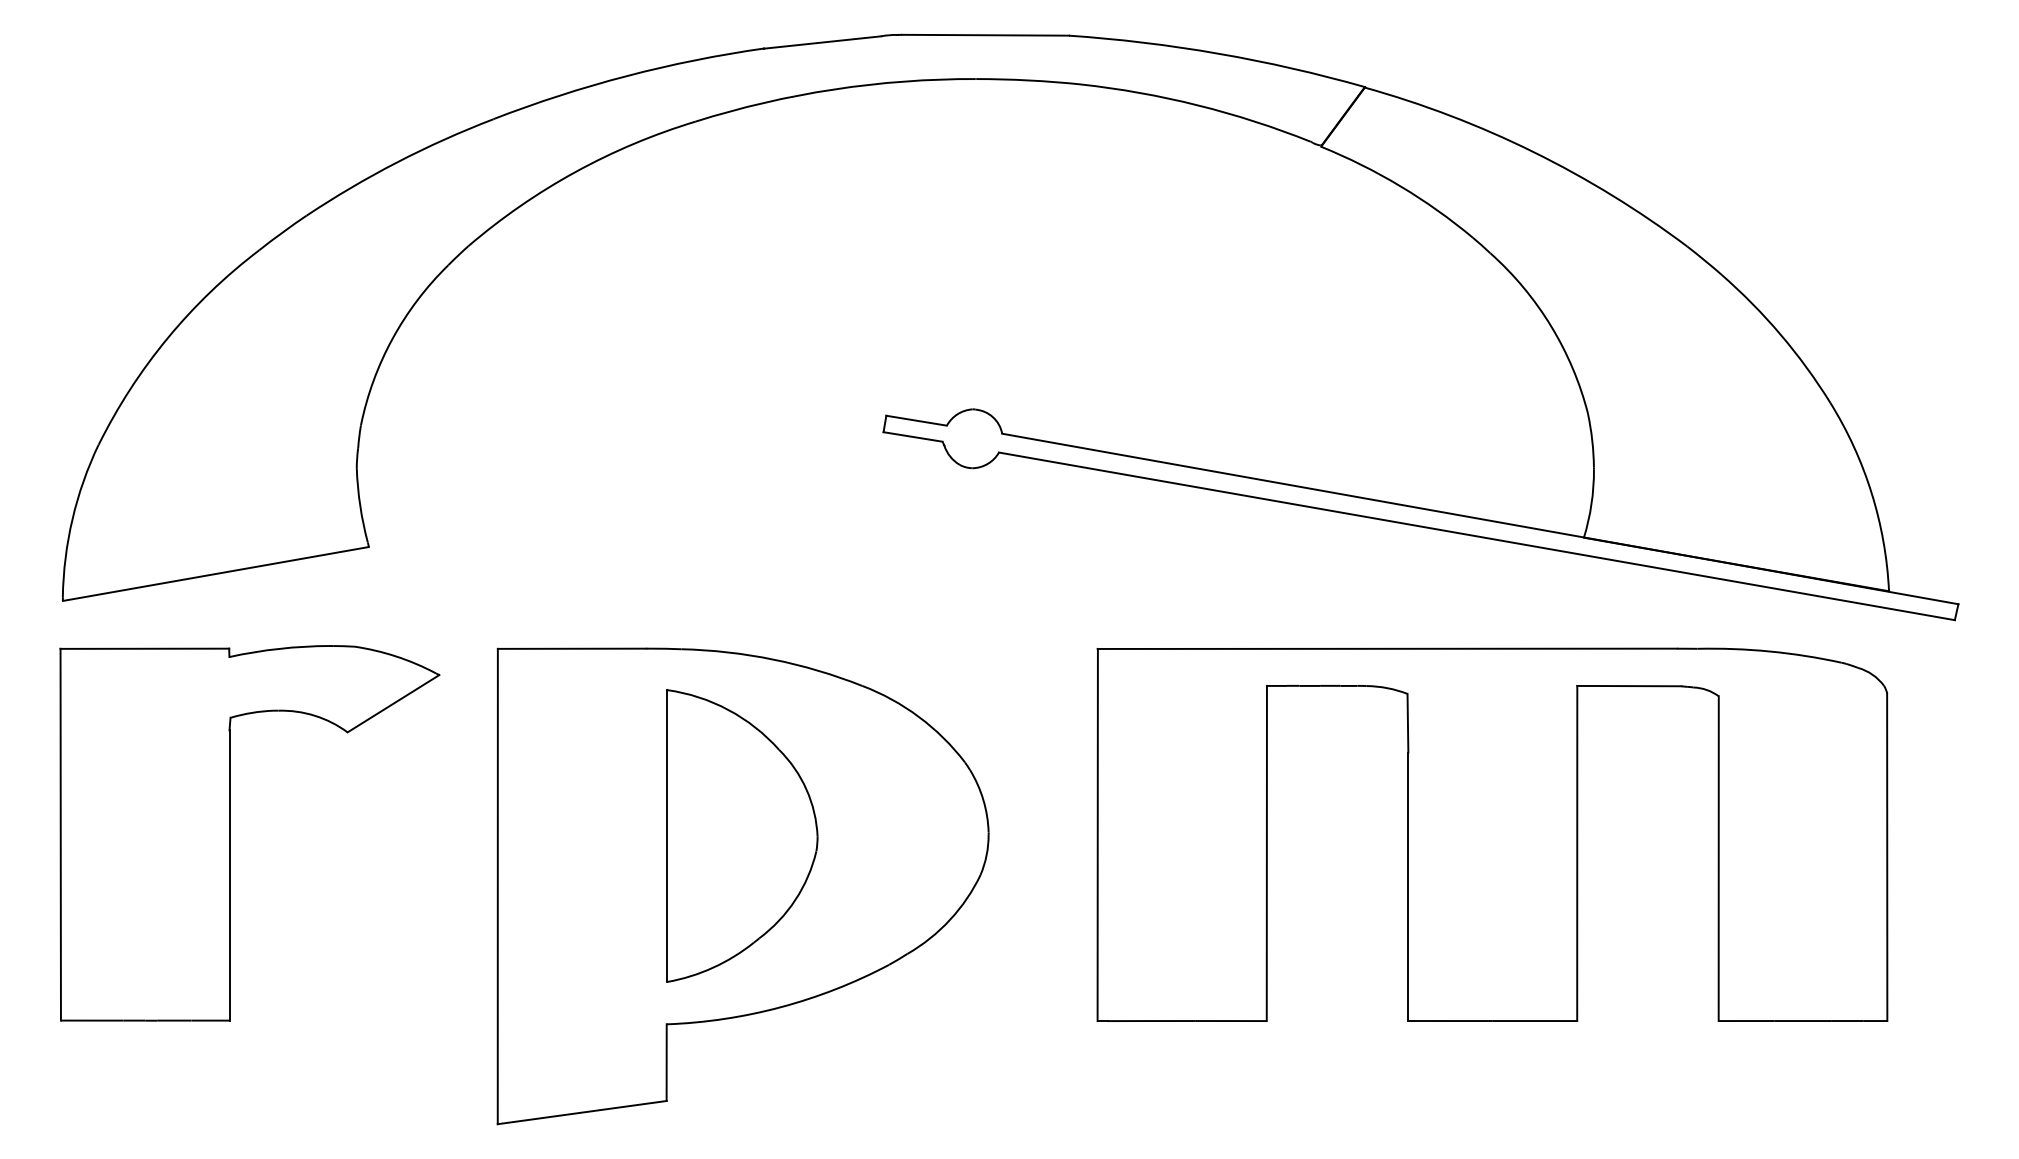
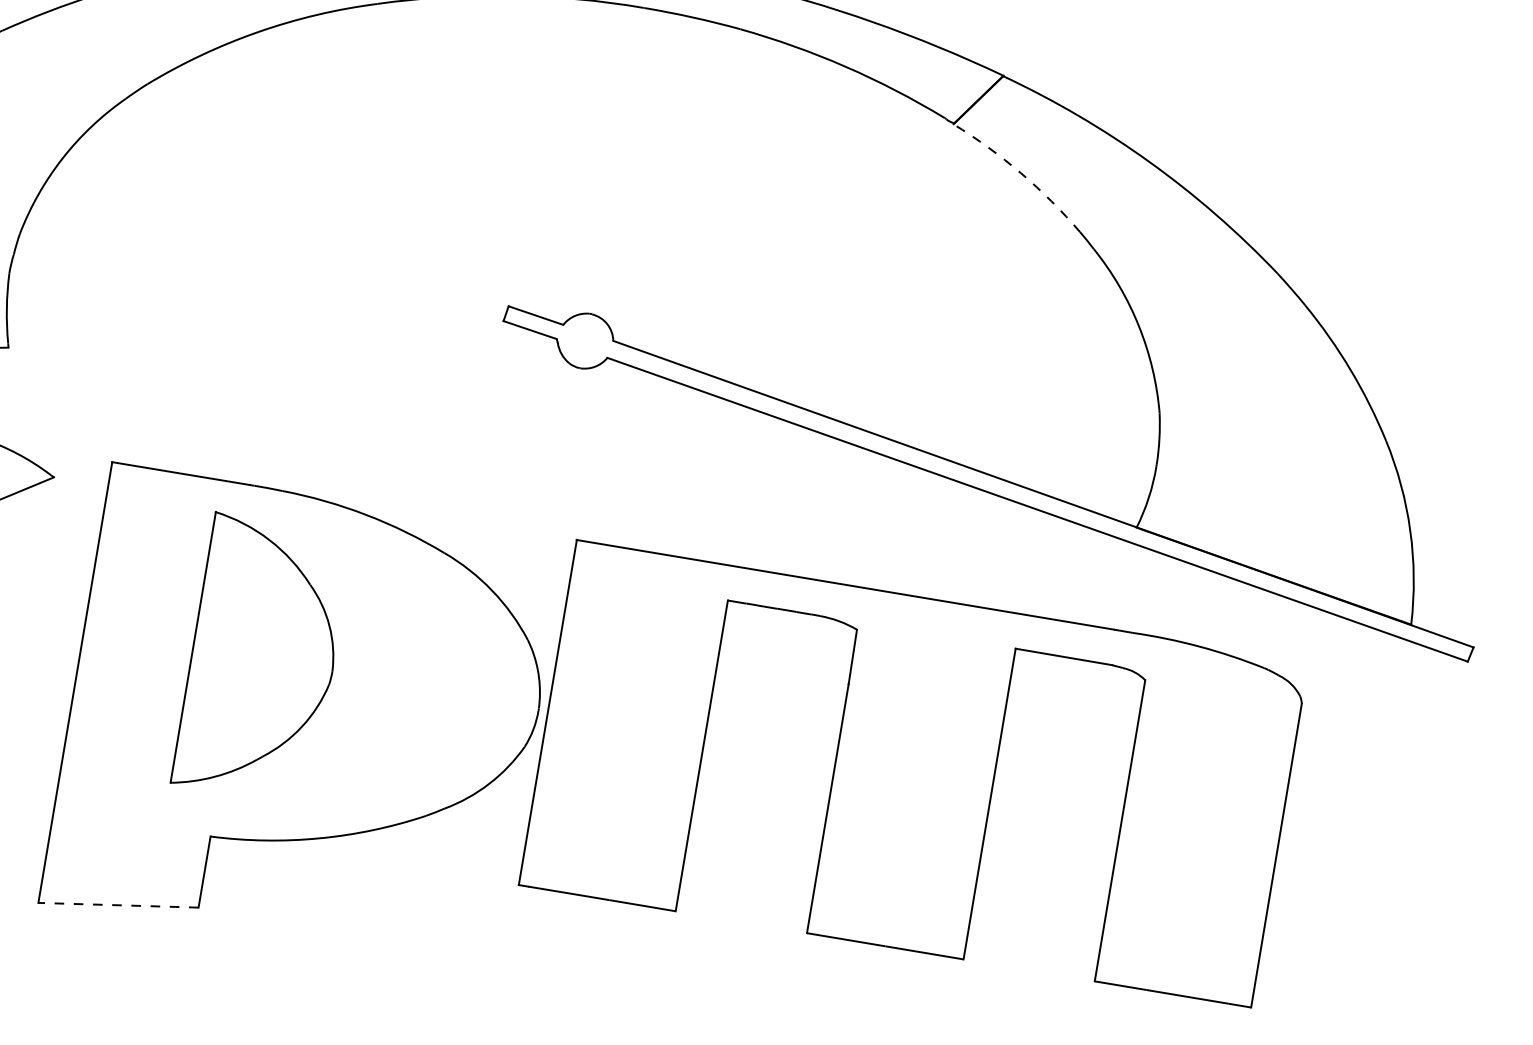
arc: (1400, 186) -> (1021, 173), solid -> dashed
part: (1492, 834) -> (913, 773), moved
part: (742, 835) -> (263, 658), moved
line: (581, 1112) -> (117, 905), solid -> dashed

